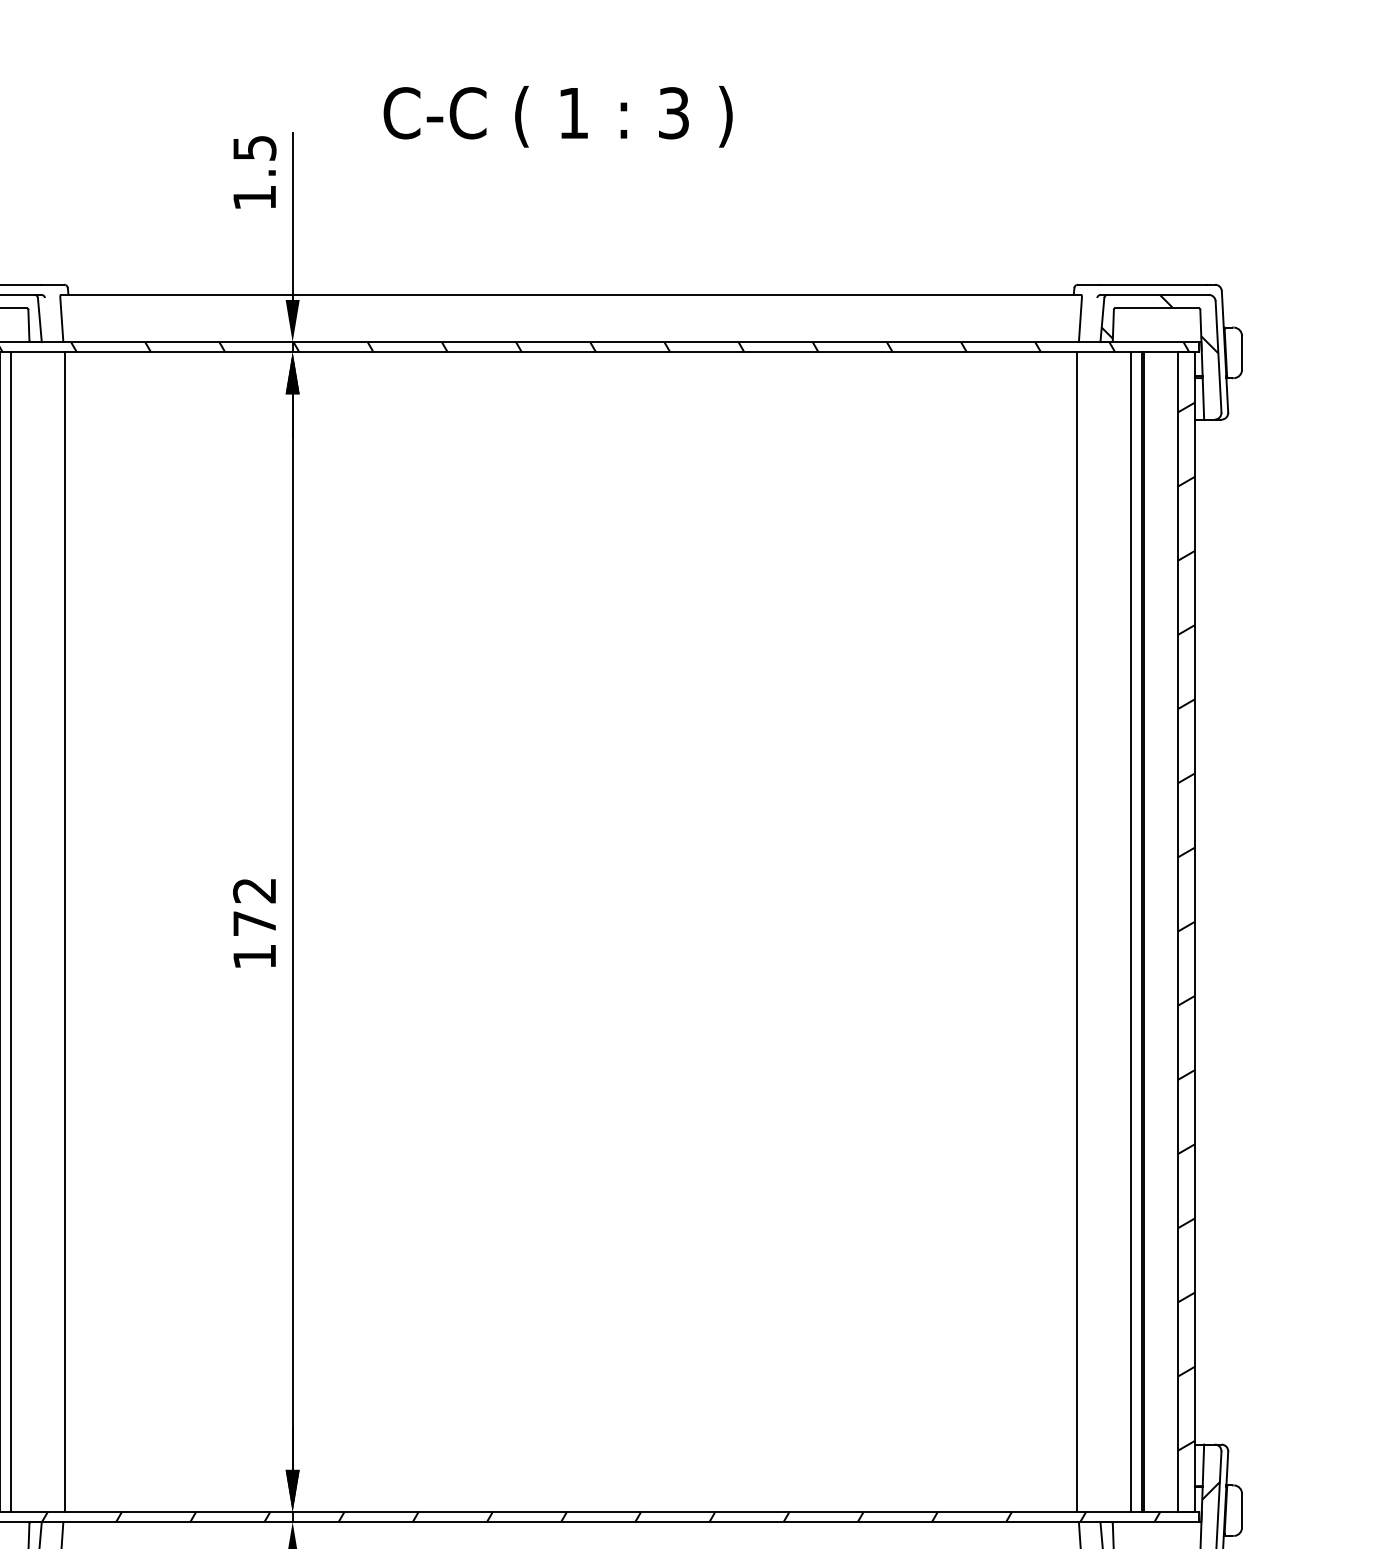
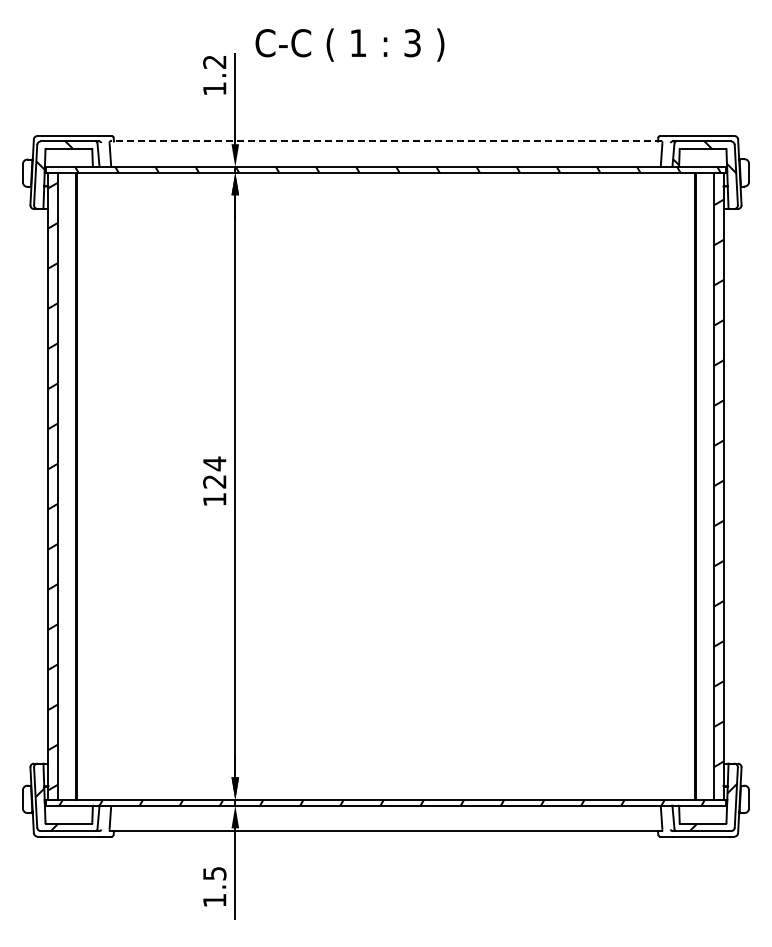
text: (557, 115) -> (349, 44), moved
text: (254, 147) -> (214, 61), 1.5 -> 1.2
line: (570, 294) -> (385, 141), solid -> dashed
text: (254, 906) -> (214, 472), 172 -> 124
line: (12, 932) -> (83, 486), removed
line: (65, 932) -> (112, 486), removed
line: (1076, 932) -> (659, 486), removed
line: (1130, 932) -> (688, 486), removed

